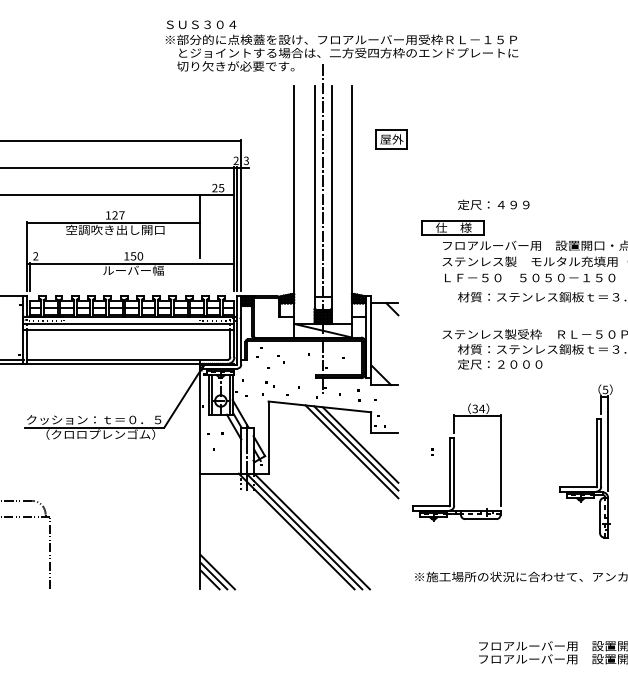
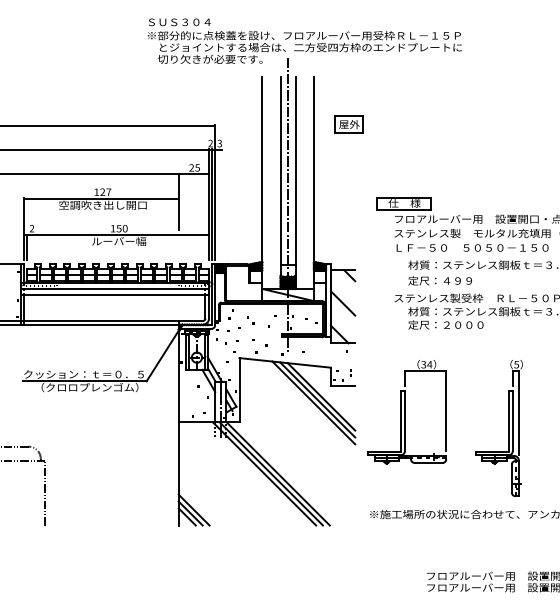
text: (493, 204) -> (439, 280), moved
line: (384, 339) -> (342, 302), added
part: (432, 451) -> (350, 372), moved
part: (596, 461) -> (508, 428), moved

